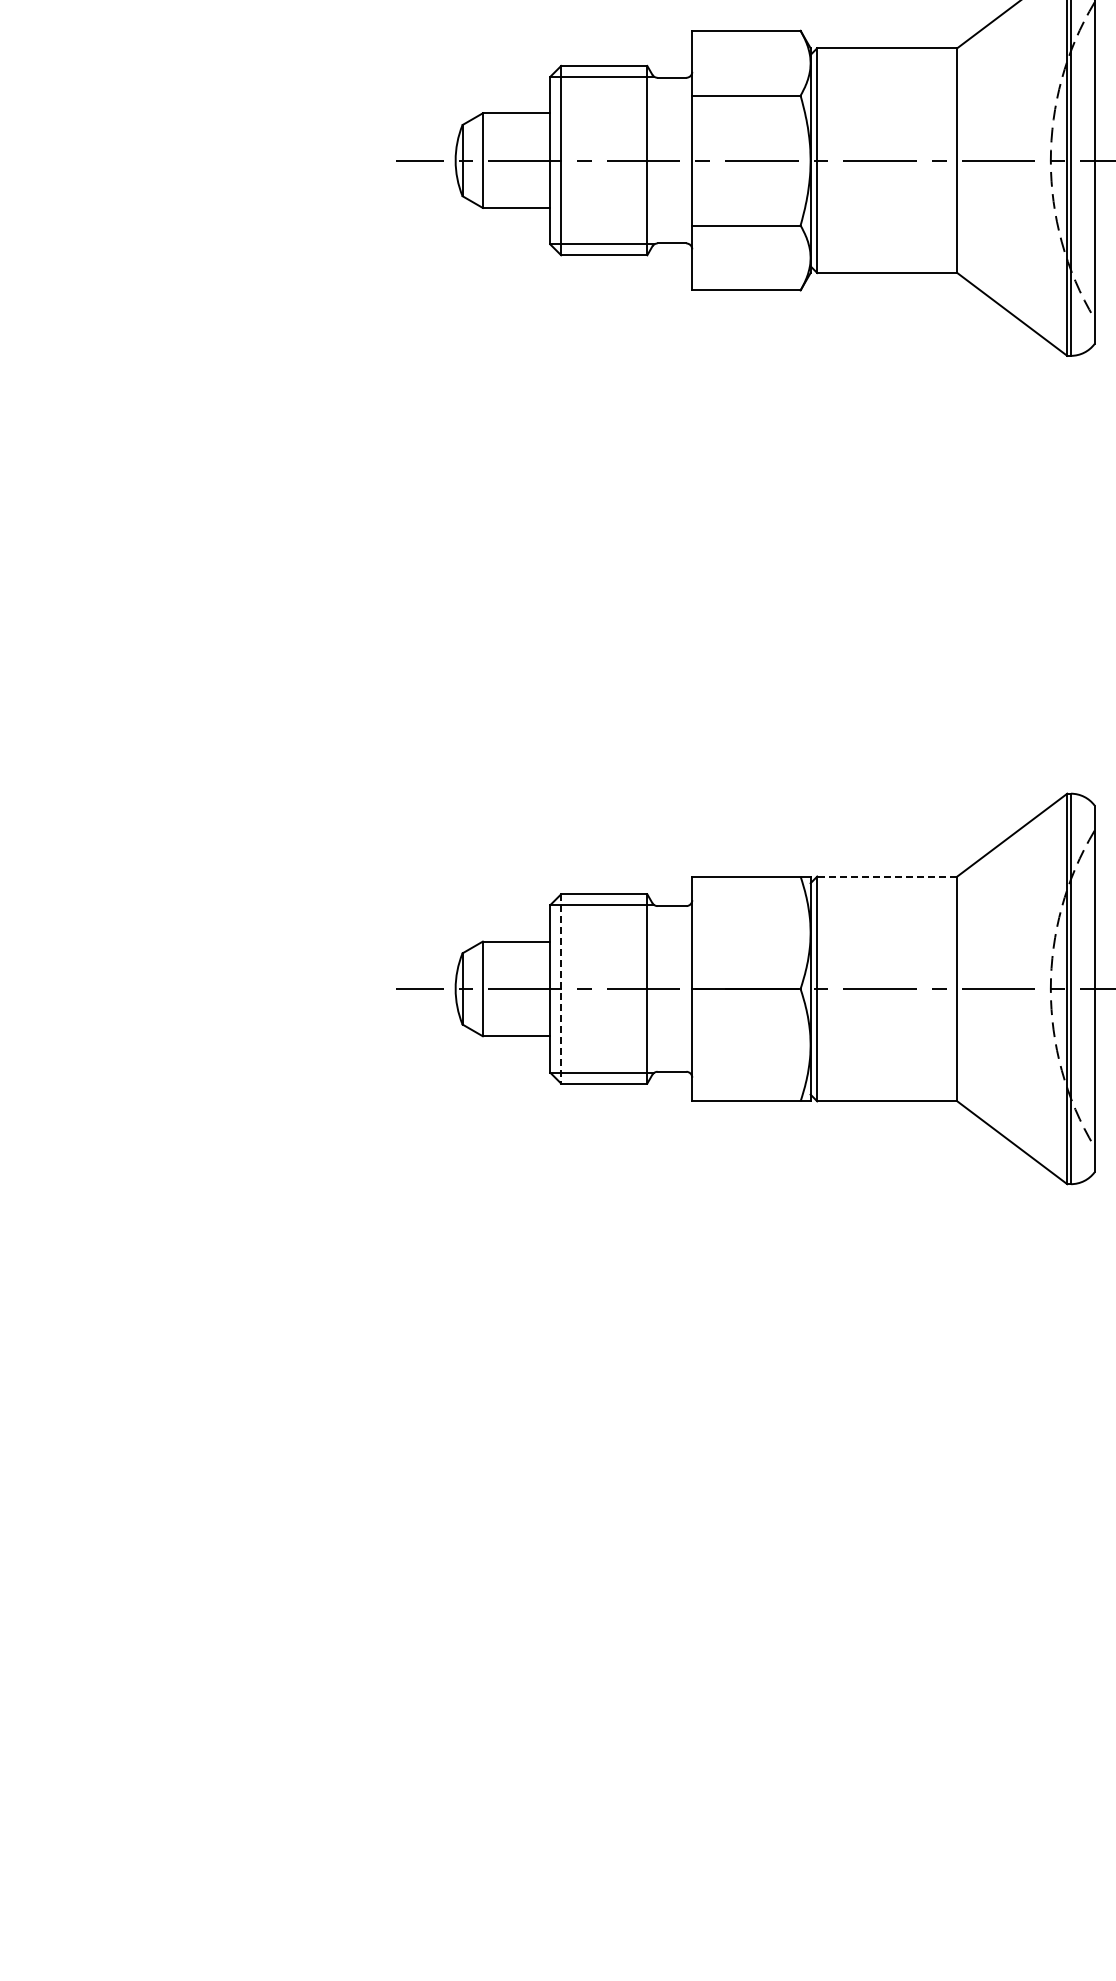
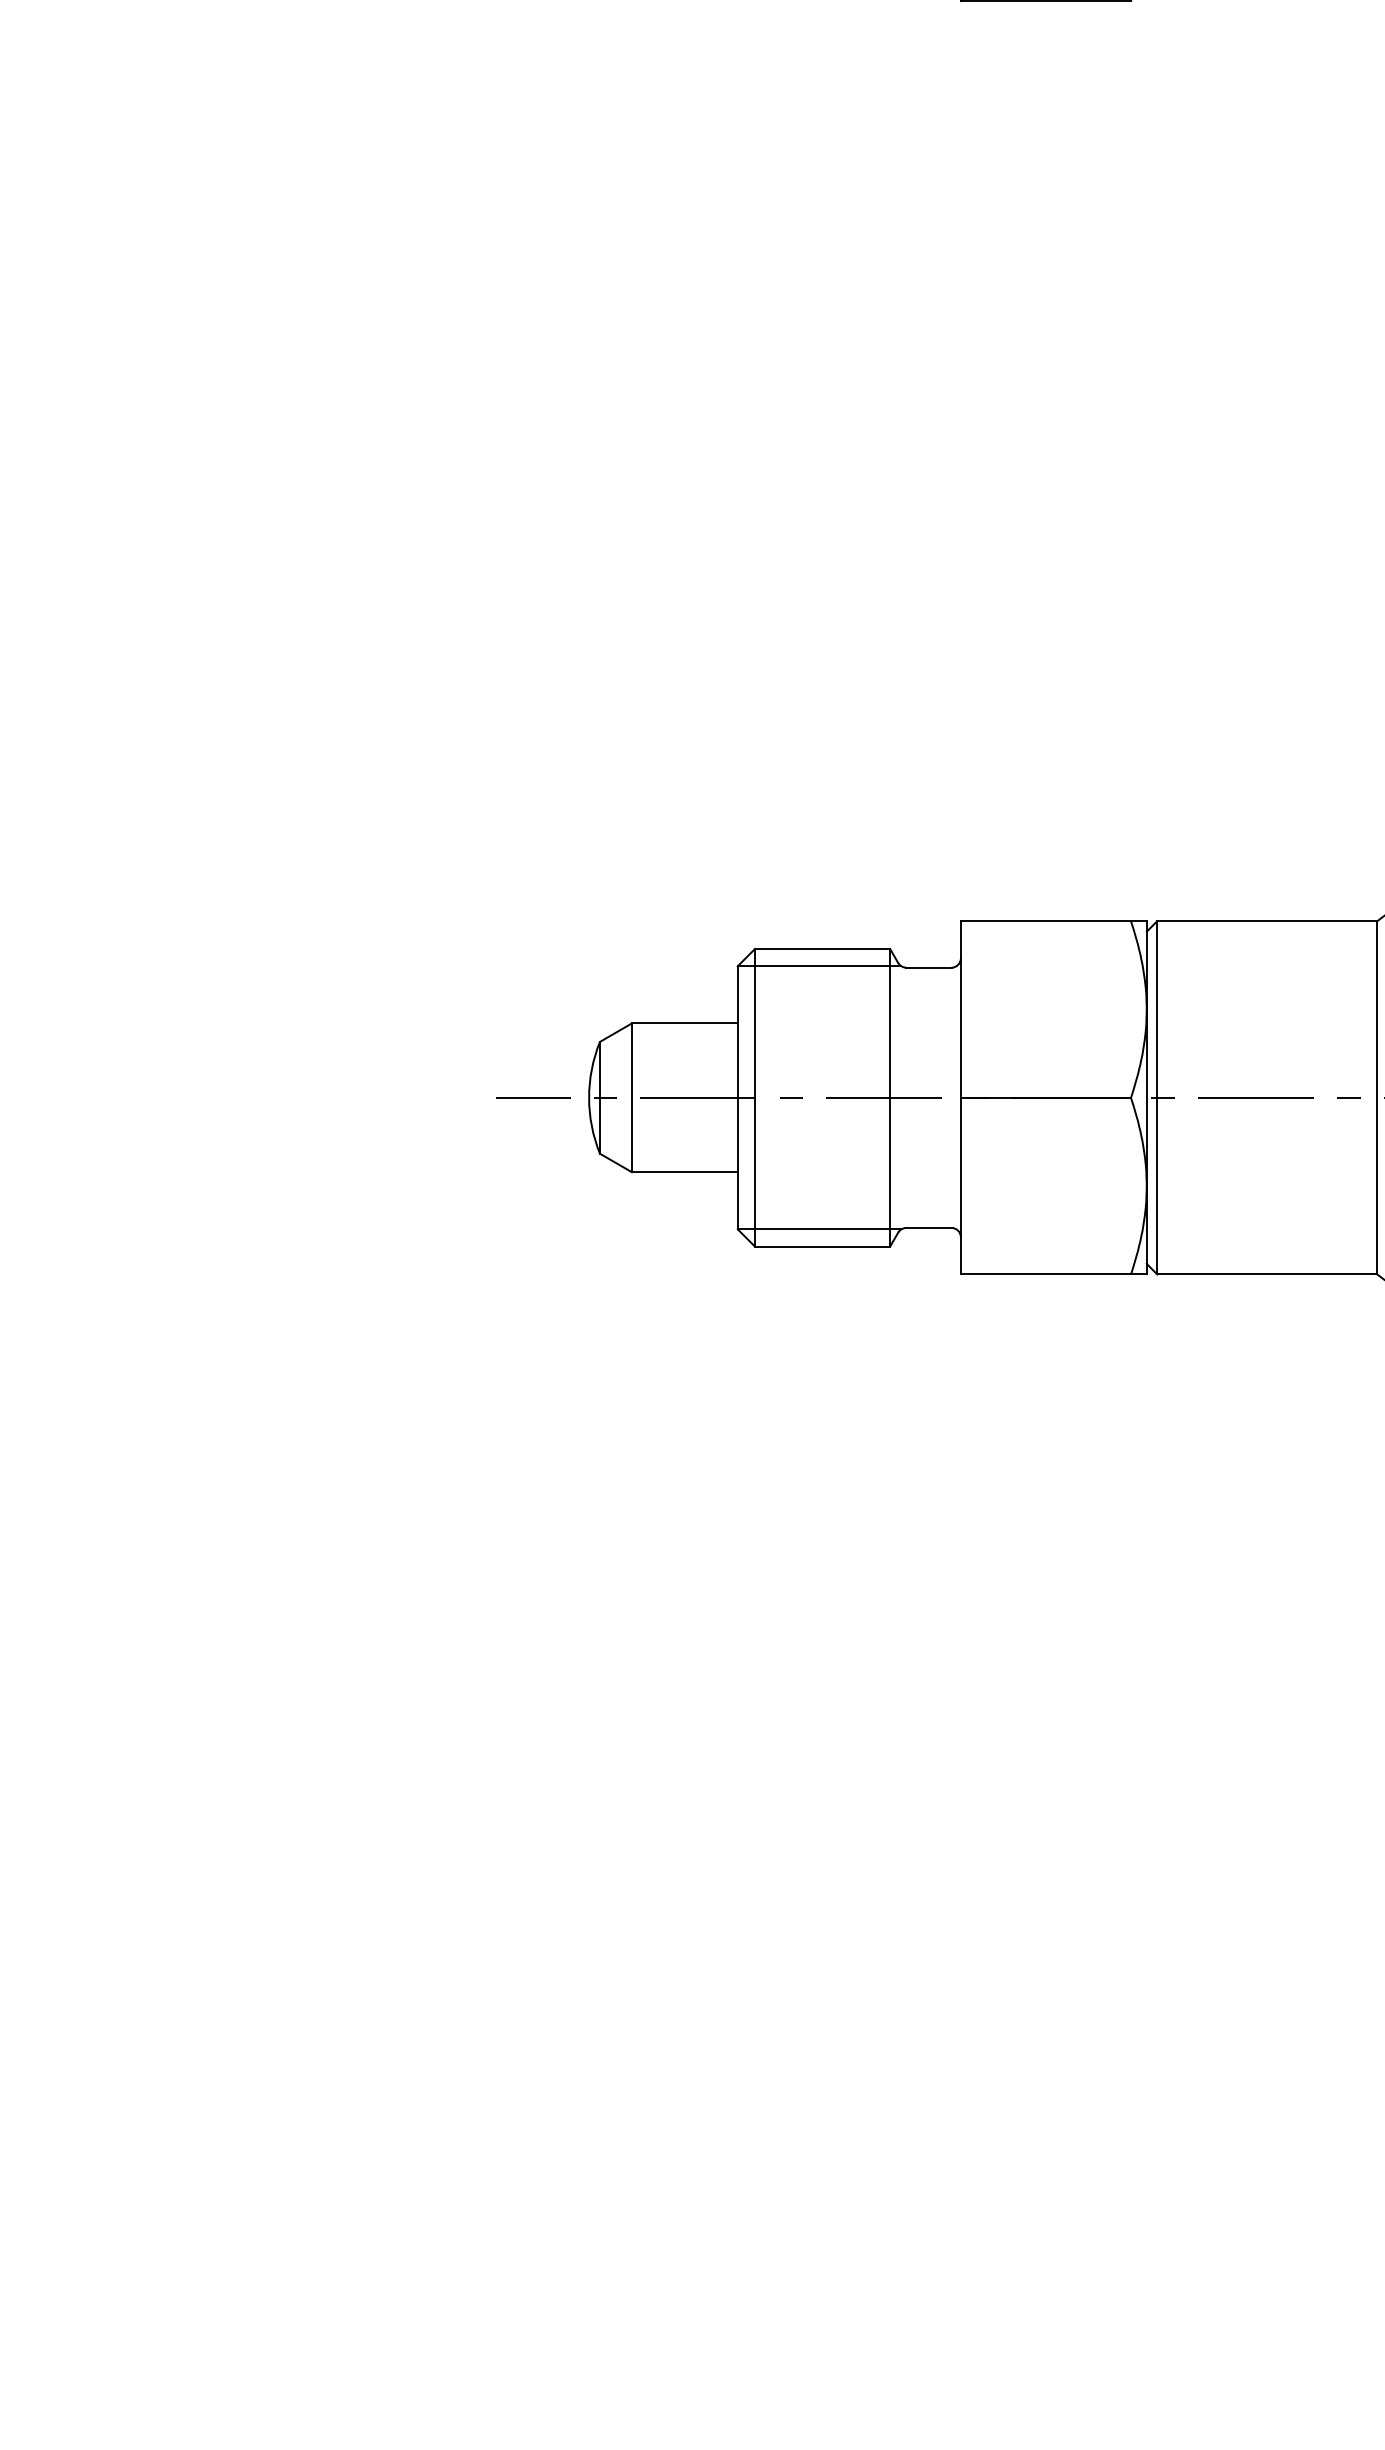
line: (886, 876) -> (1265, 921), dashed -> solid
line: (561, 988) -> (755, 1097), dashed -> solid

